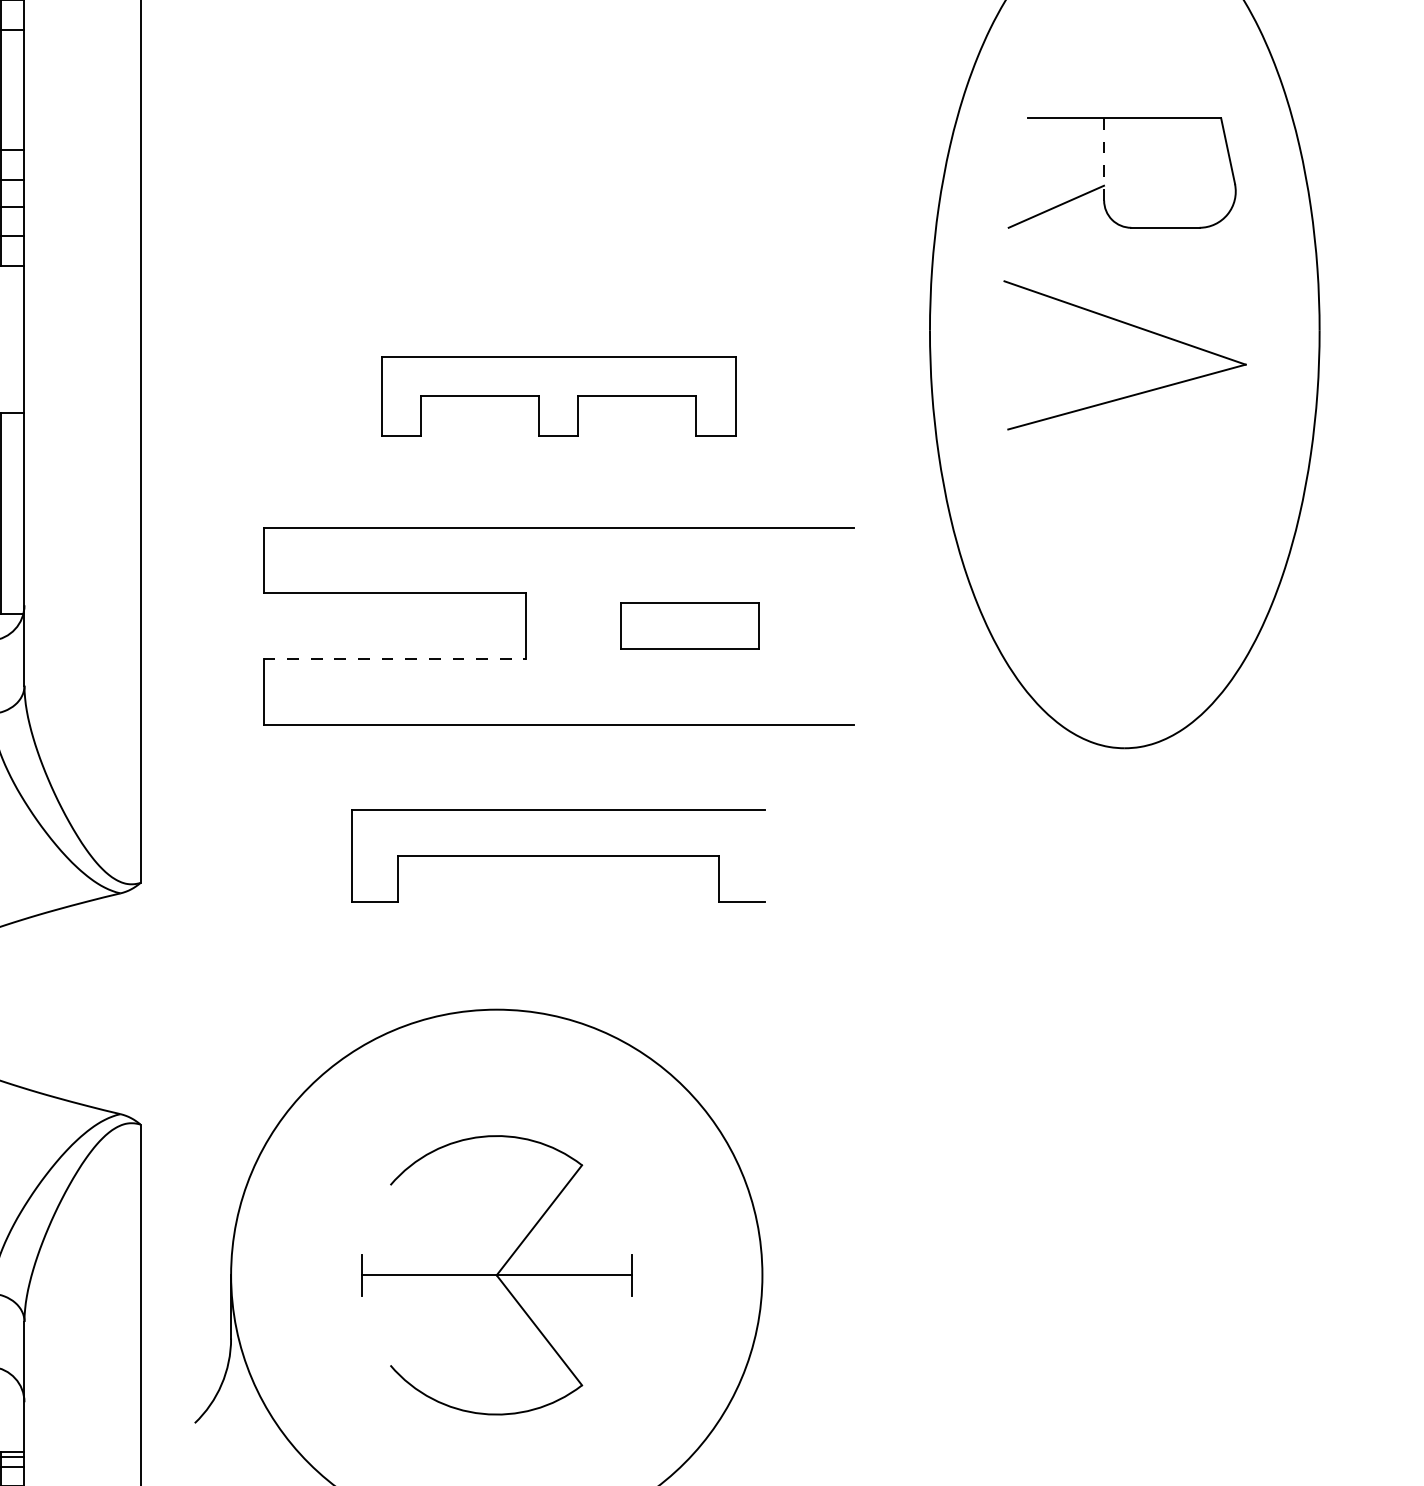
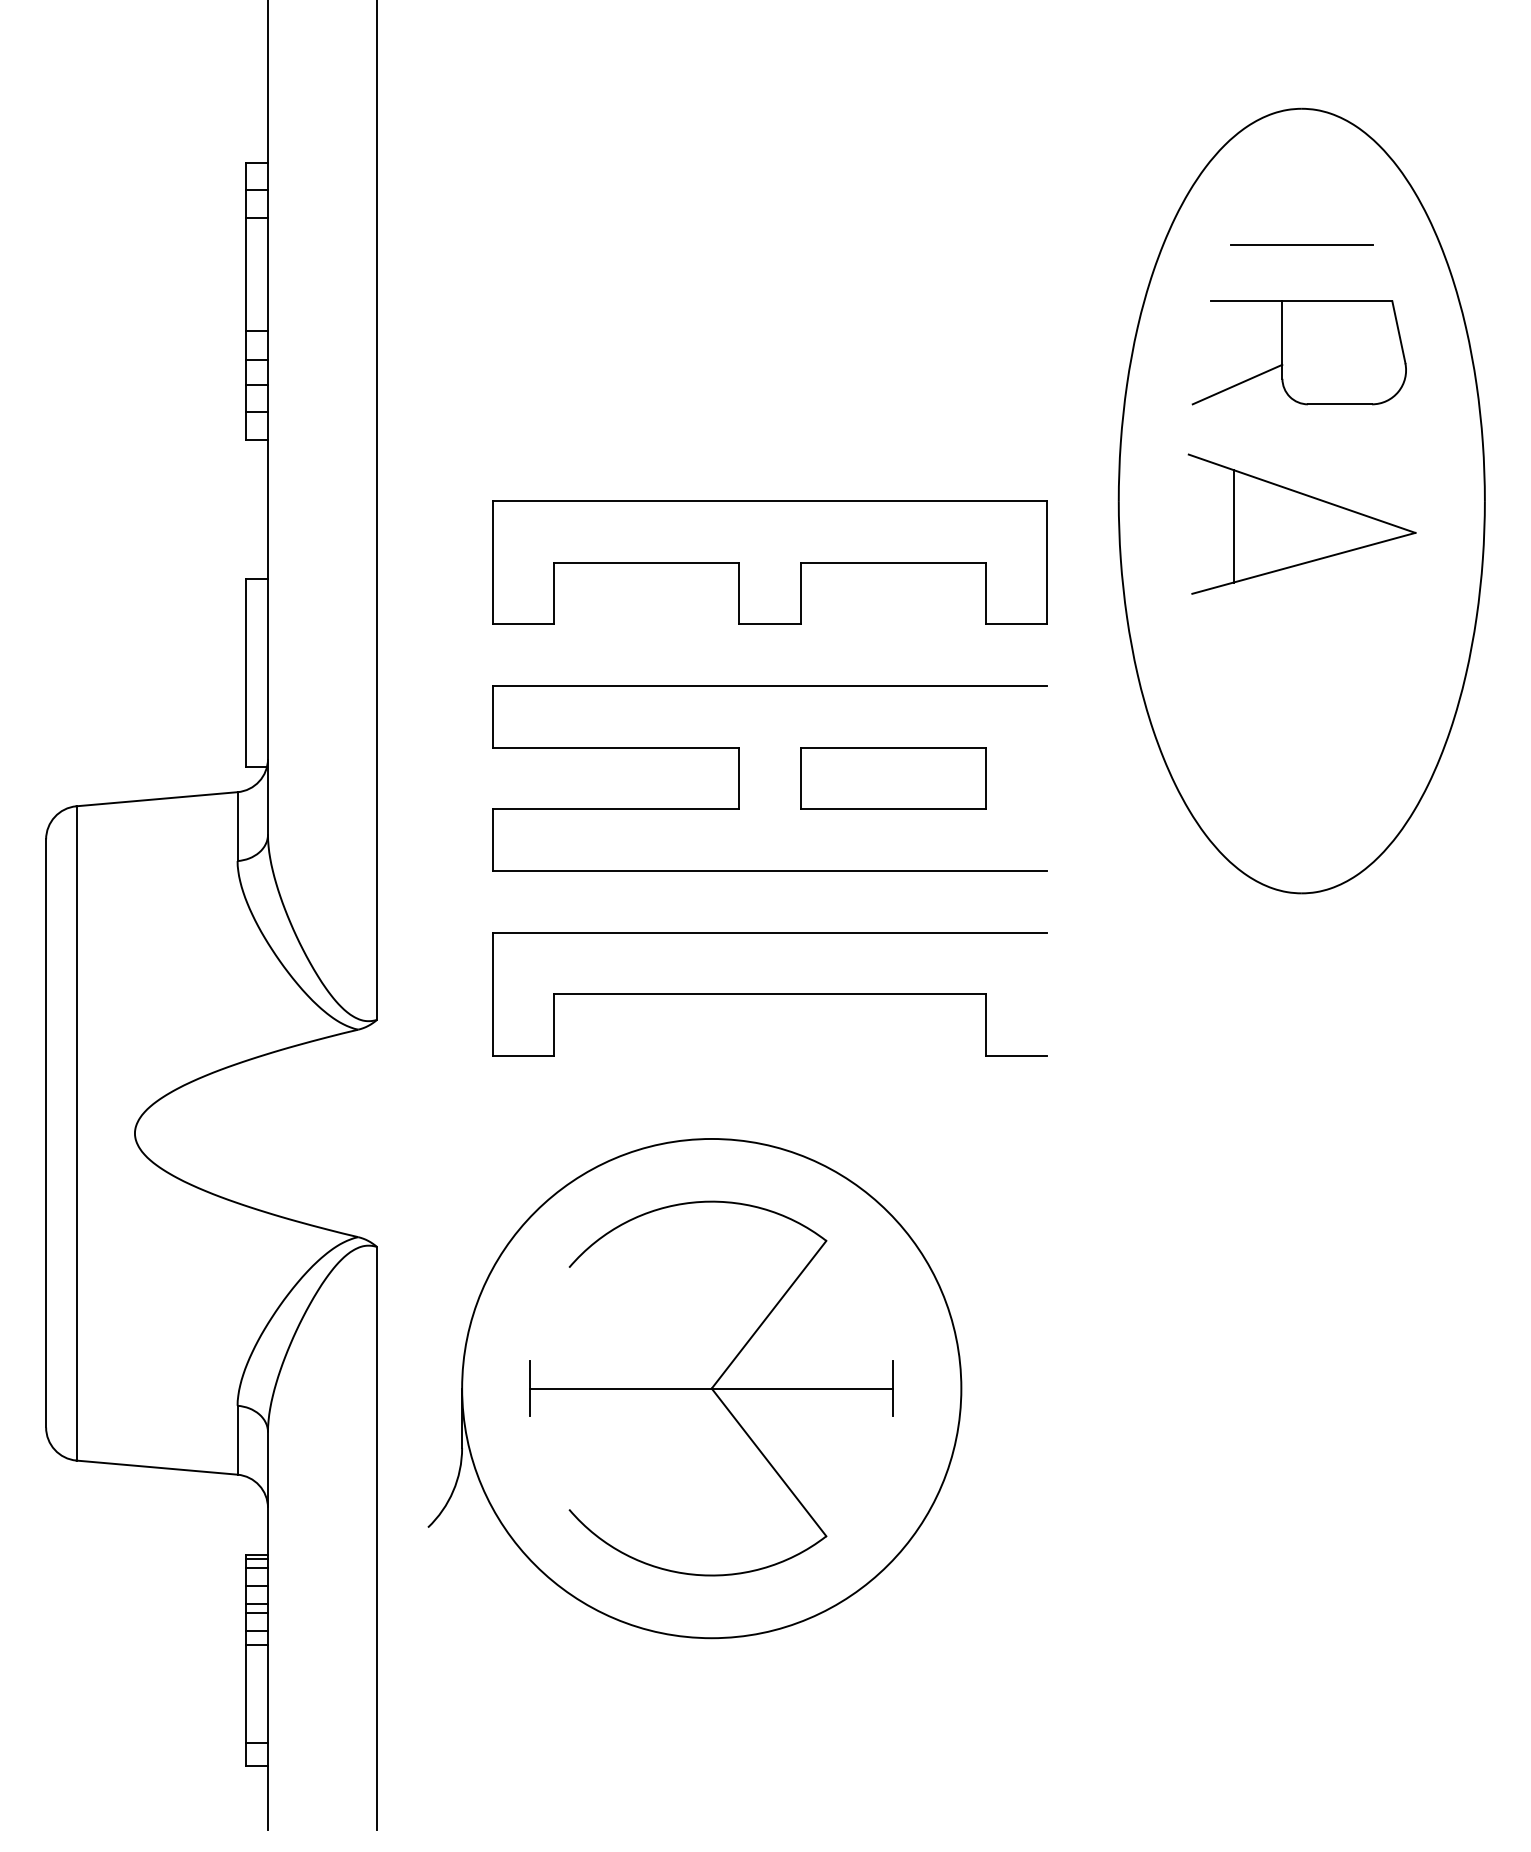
line: (1124, 57) -> (1301, 244), added
line: (1104, 159) -> (1282, 340), dashed -> solid
line: (1052, 357) -> (1233, 526), added
part: (558, 396) -> (769, 562), size x1.67
part: (690, 626) -> (893, 778), size x1.43
line: (395, 659) -> (616, 809), dashed -> solid
part: (558, 855) -> (769, 994), size x1.43
part: (496, 1275) -> (711, 1388), size x1.43

